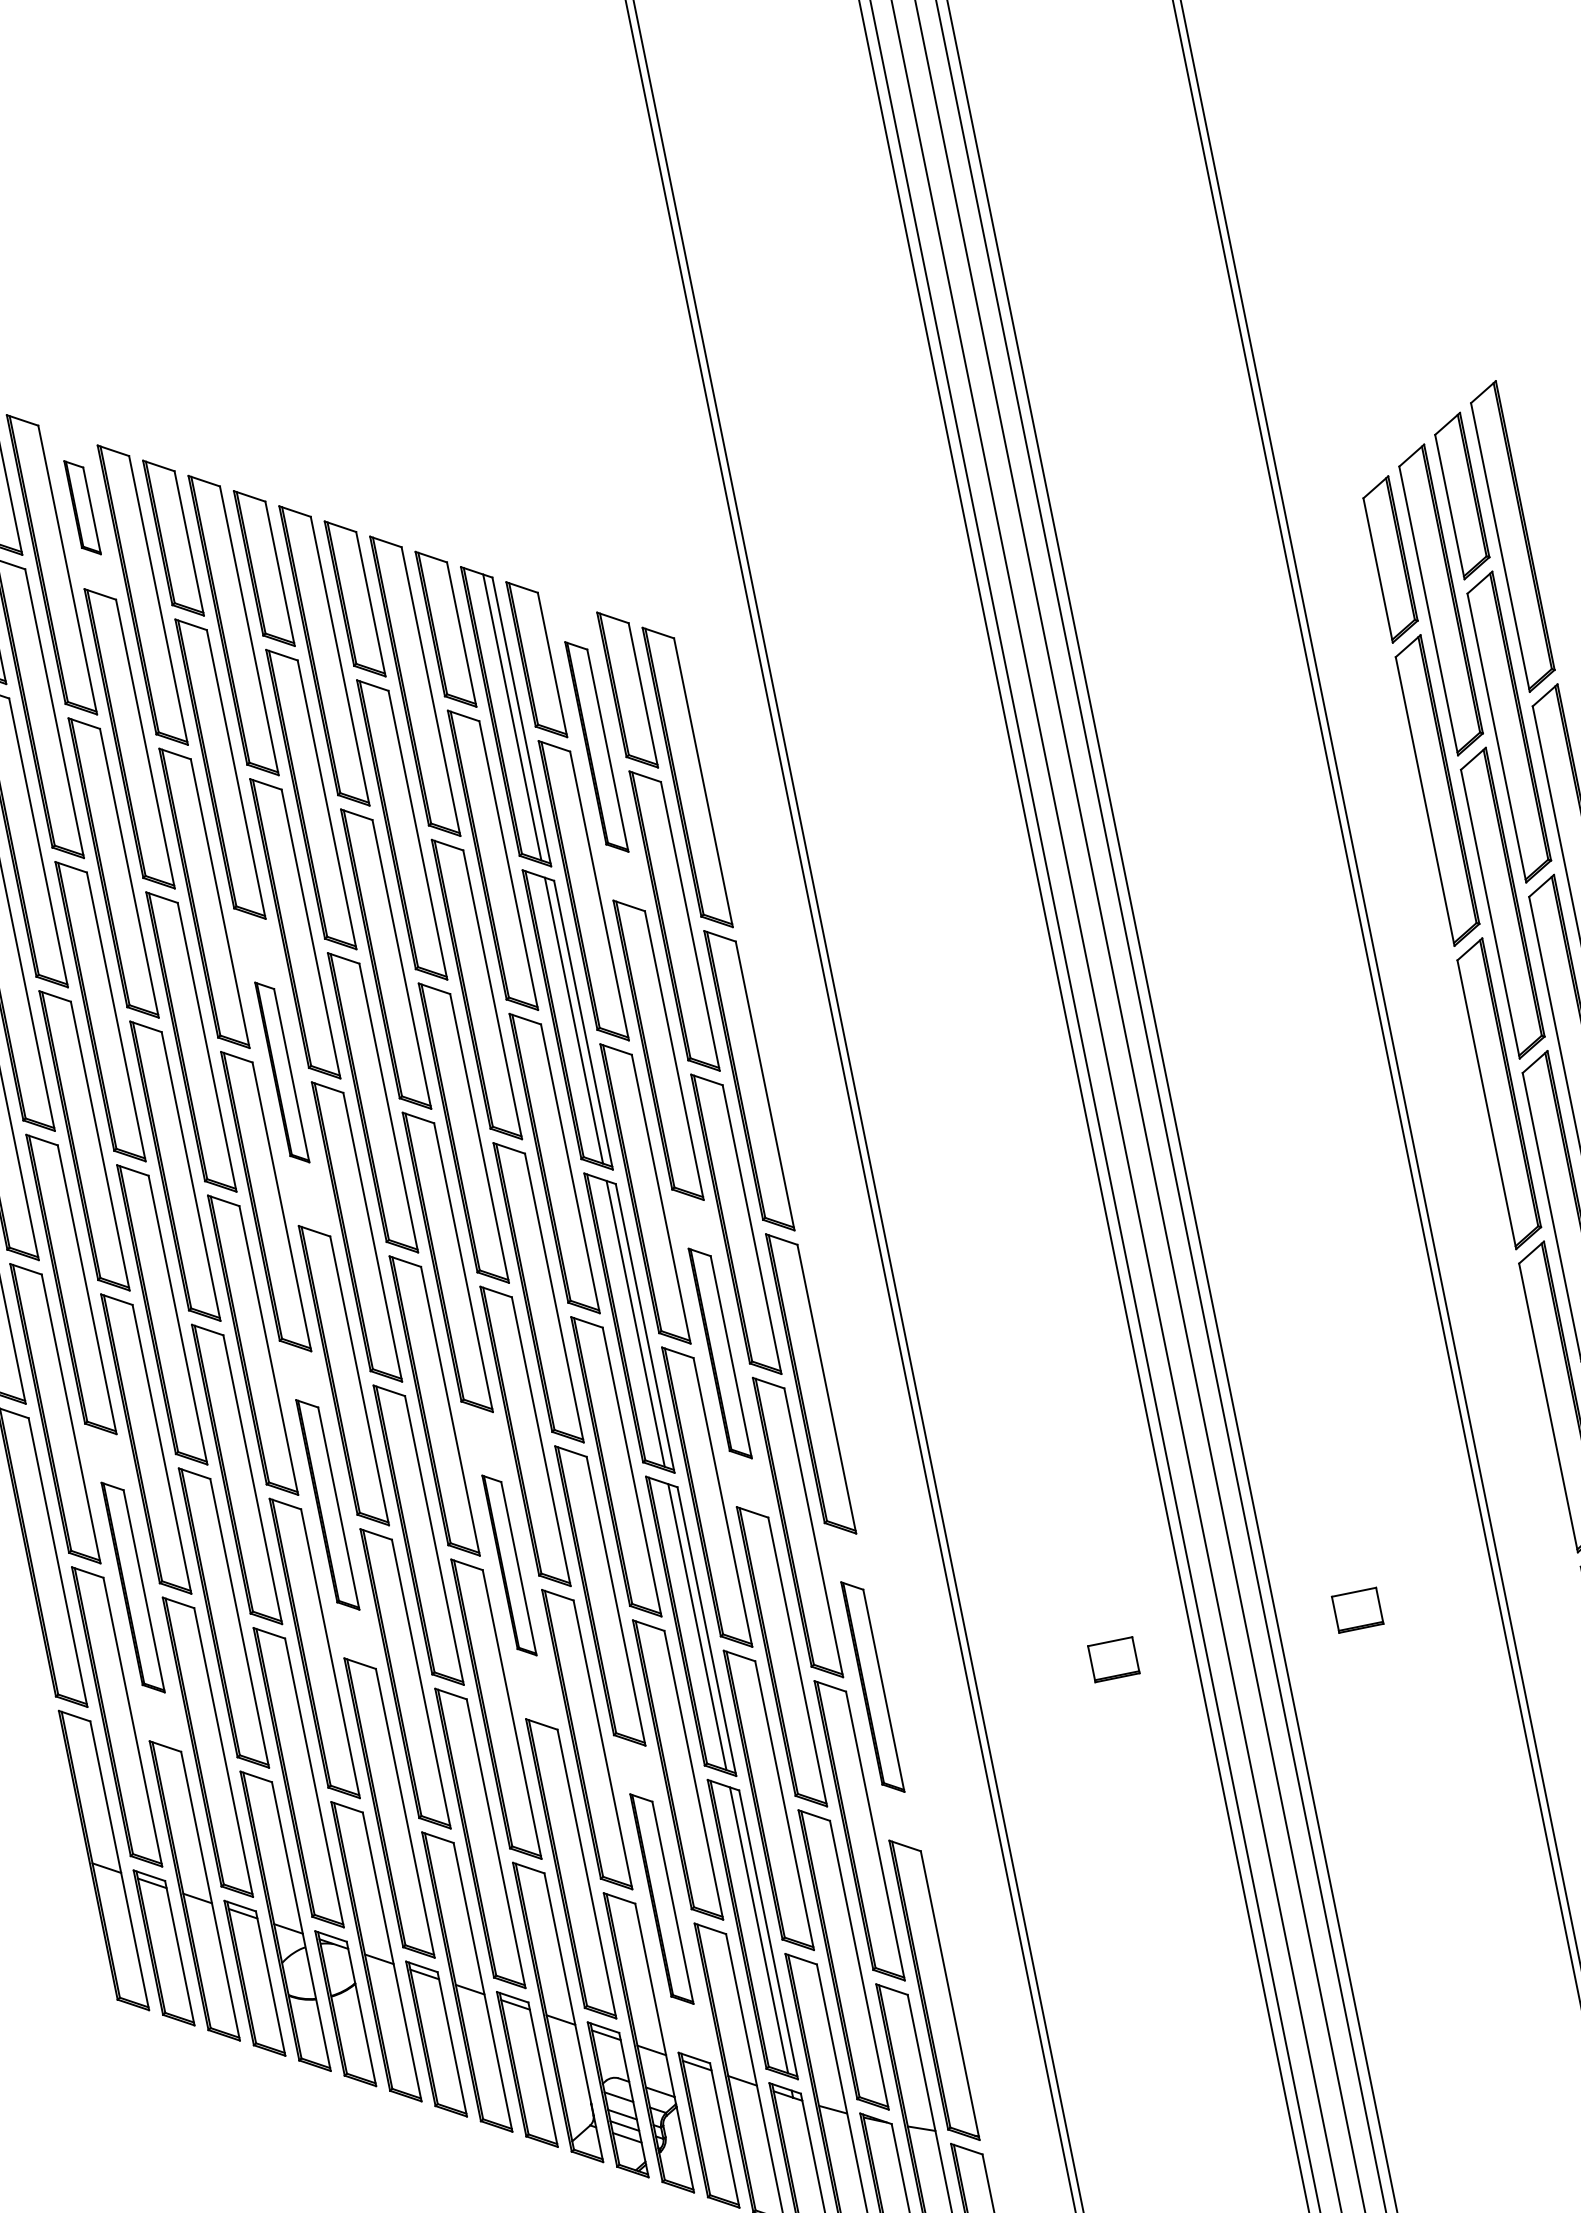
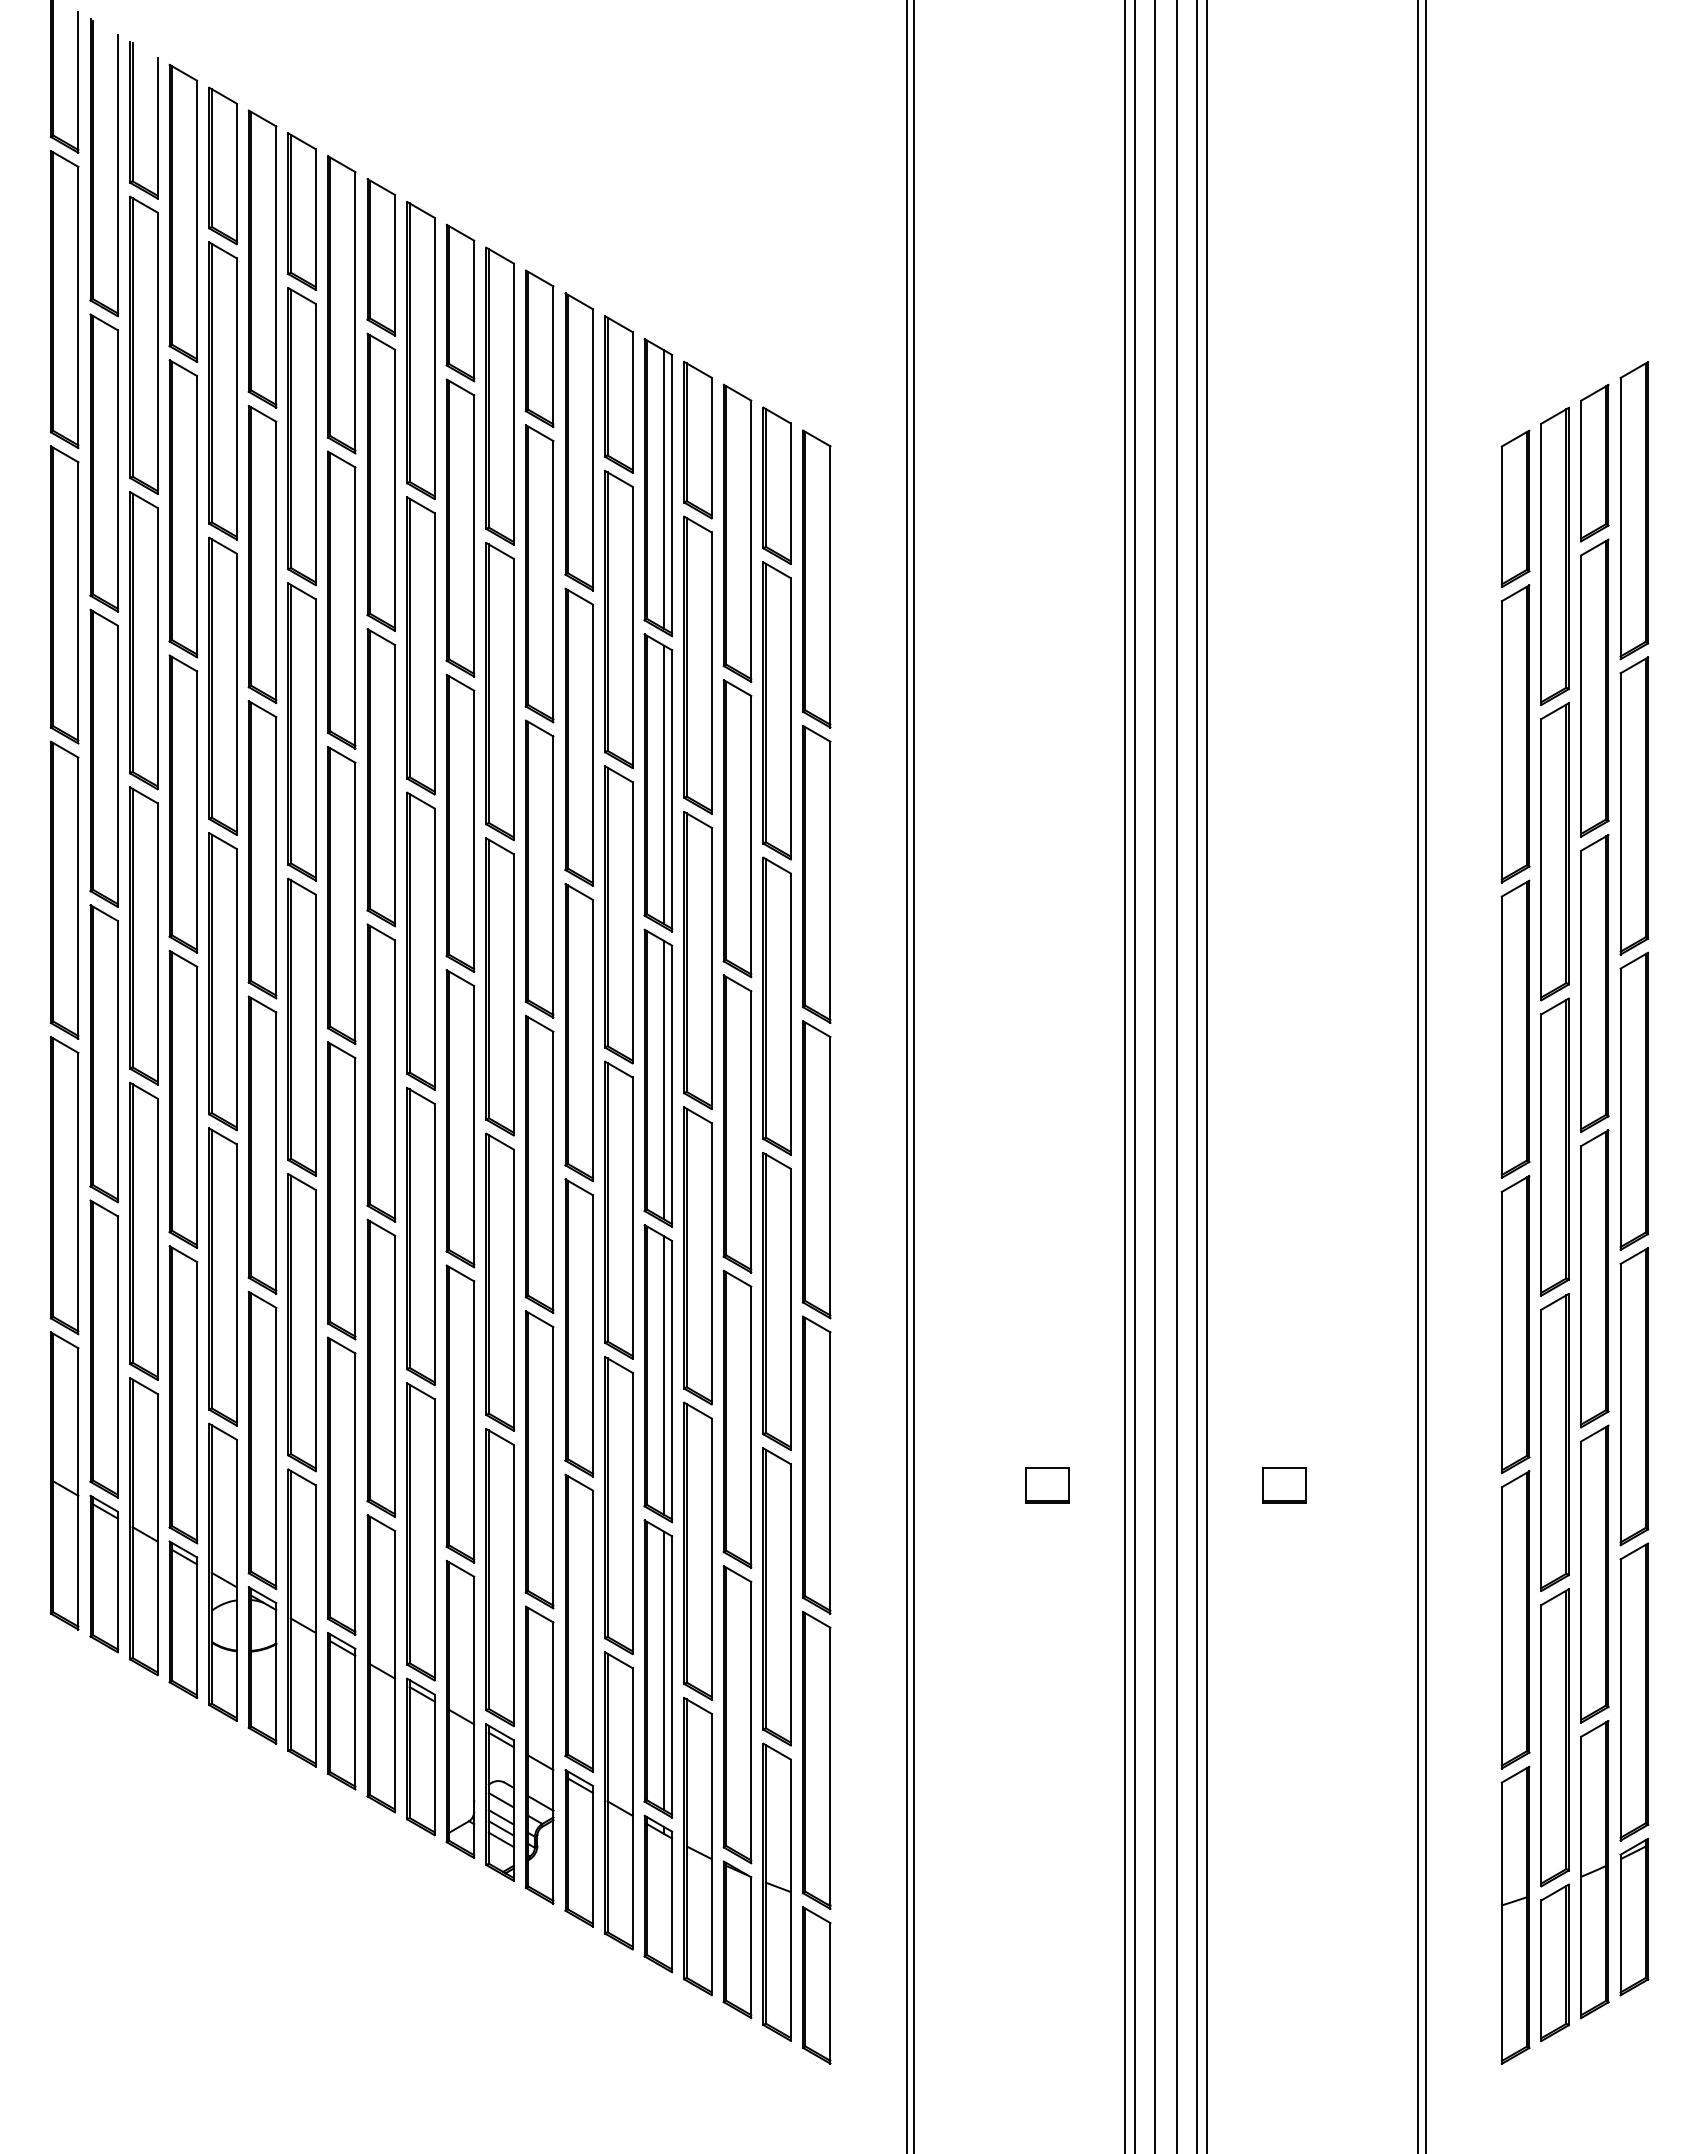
part: (81, 507) -> (301, 211), size x1.67
part: (596, 746) -> (737, 532), size x1.43
part: (282, 1072) -> (381, 777), size x1.67
part: (720, 1353) -> (737, 1123), size x1.43
part: (327, 1504) -> (341, 1190), size x1.43
part: (508, 1564) -> (499, 1281), size x1.67
part: (132, 1586) -> (143, 1230), size x1.43
part: (872, 1686) -> (816, 1464), size x1.43
part: (661, 1898) -> (578, 1622), size x1.43

